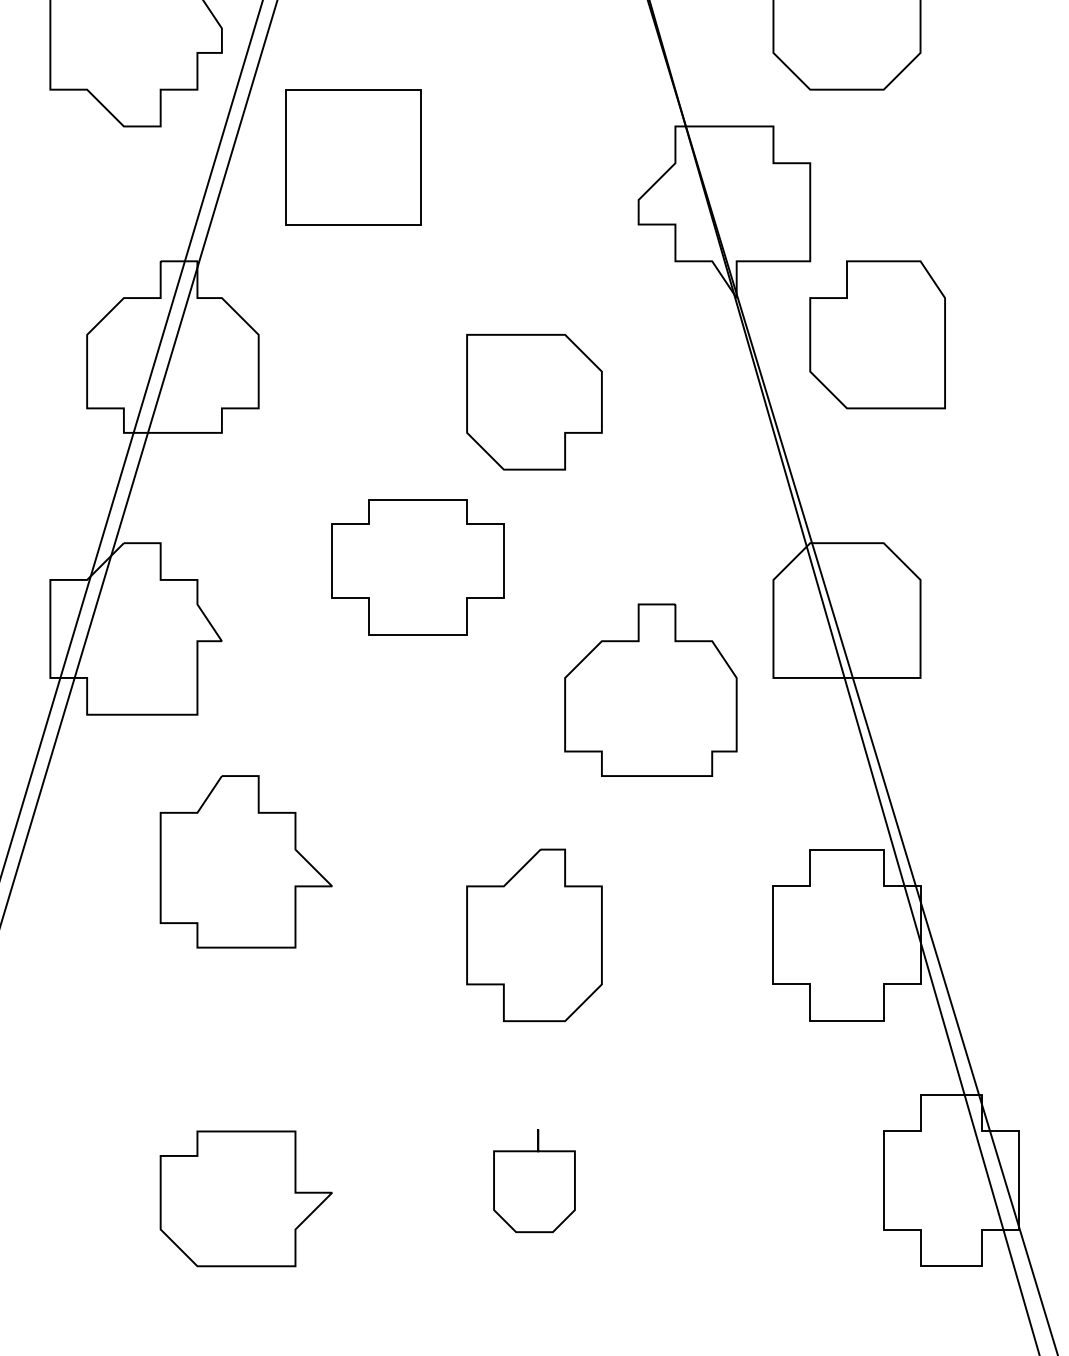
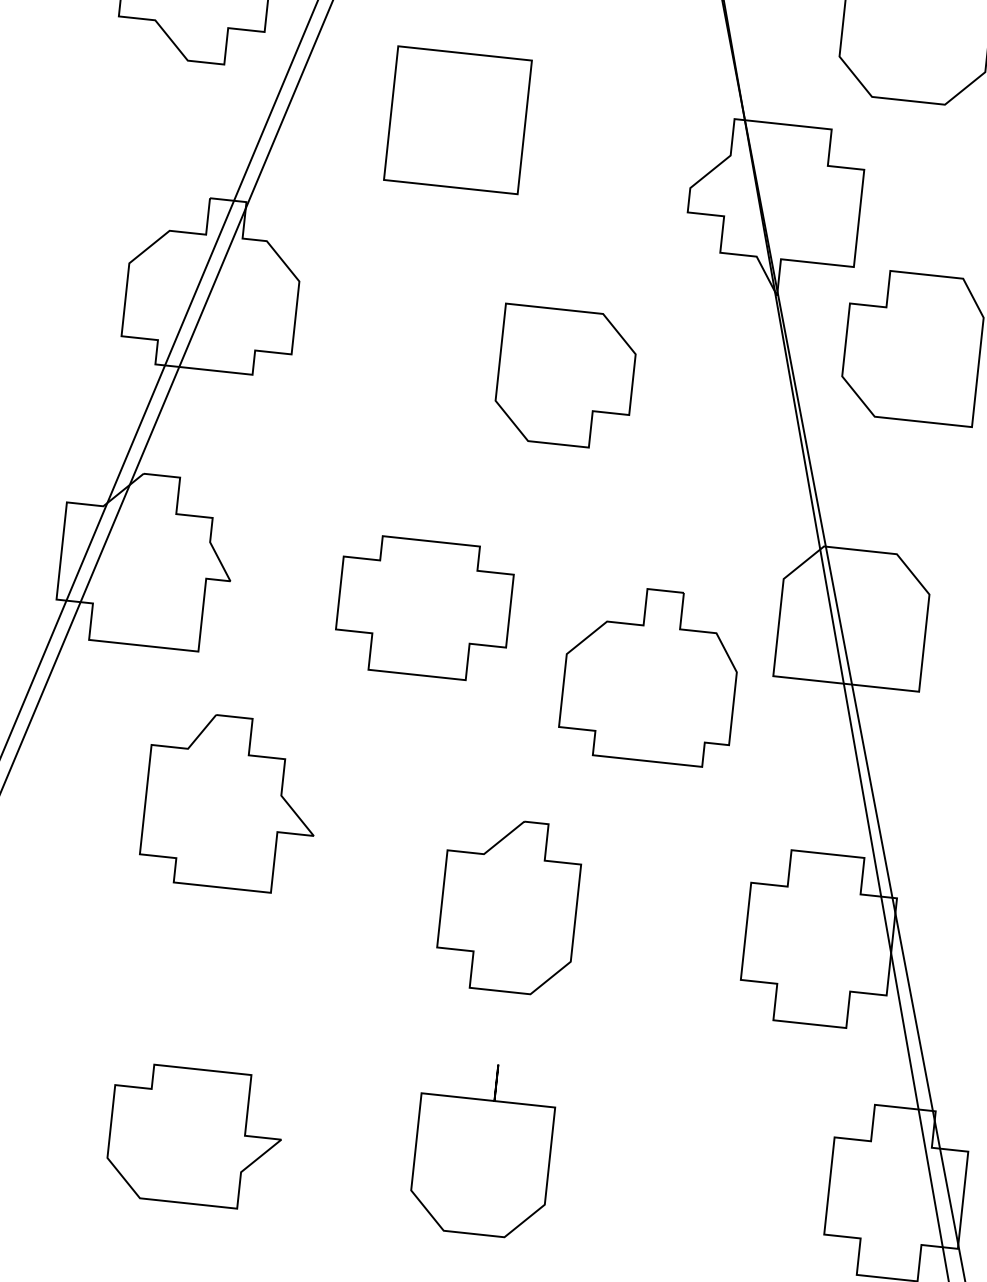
part: (353, 157) -> (457, 120), moved
part: (417, 567) -> (423, 608), moved
part: (534, 1180) -> (483, 1148), size x1.67

